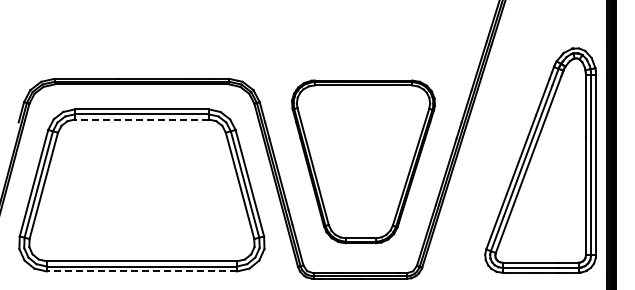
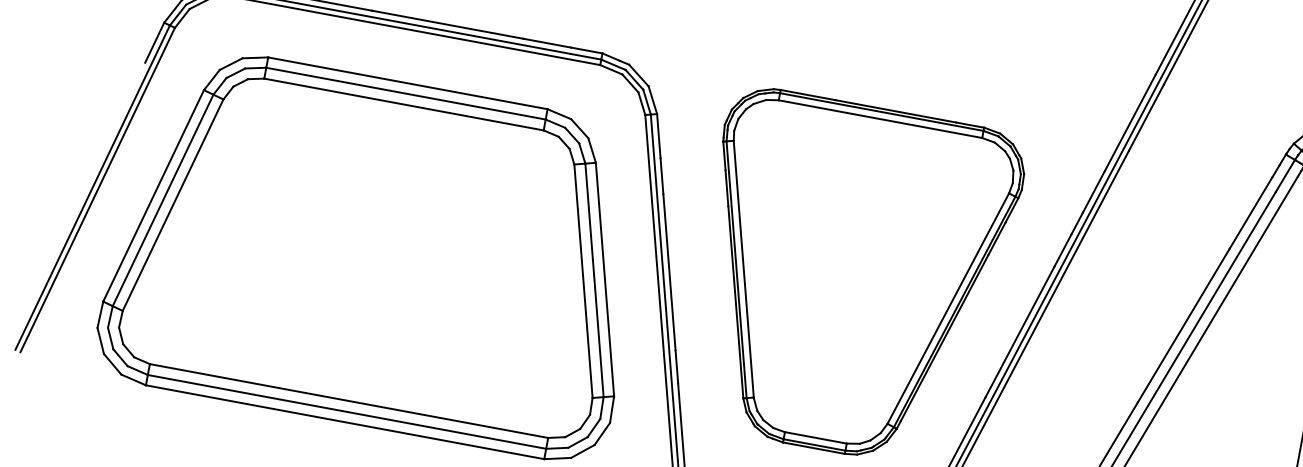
line: (141, 119) -> (403, 104), dashed -> solid
line: (141, 271) -> (344, 422), dashed -> solid

